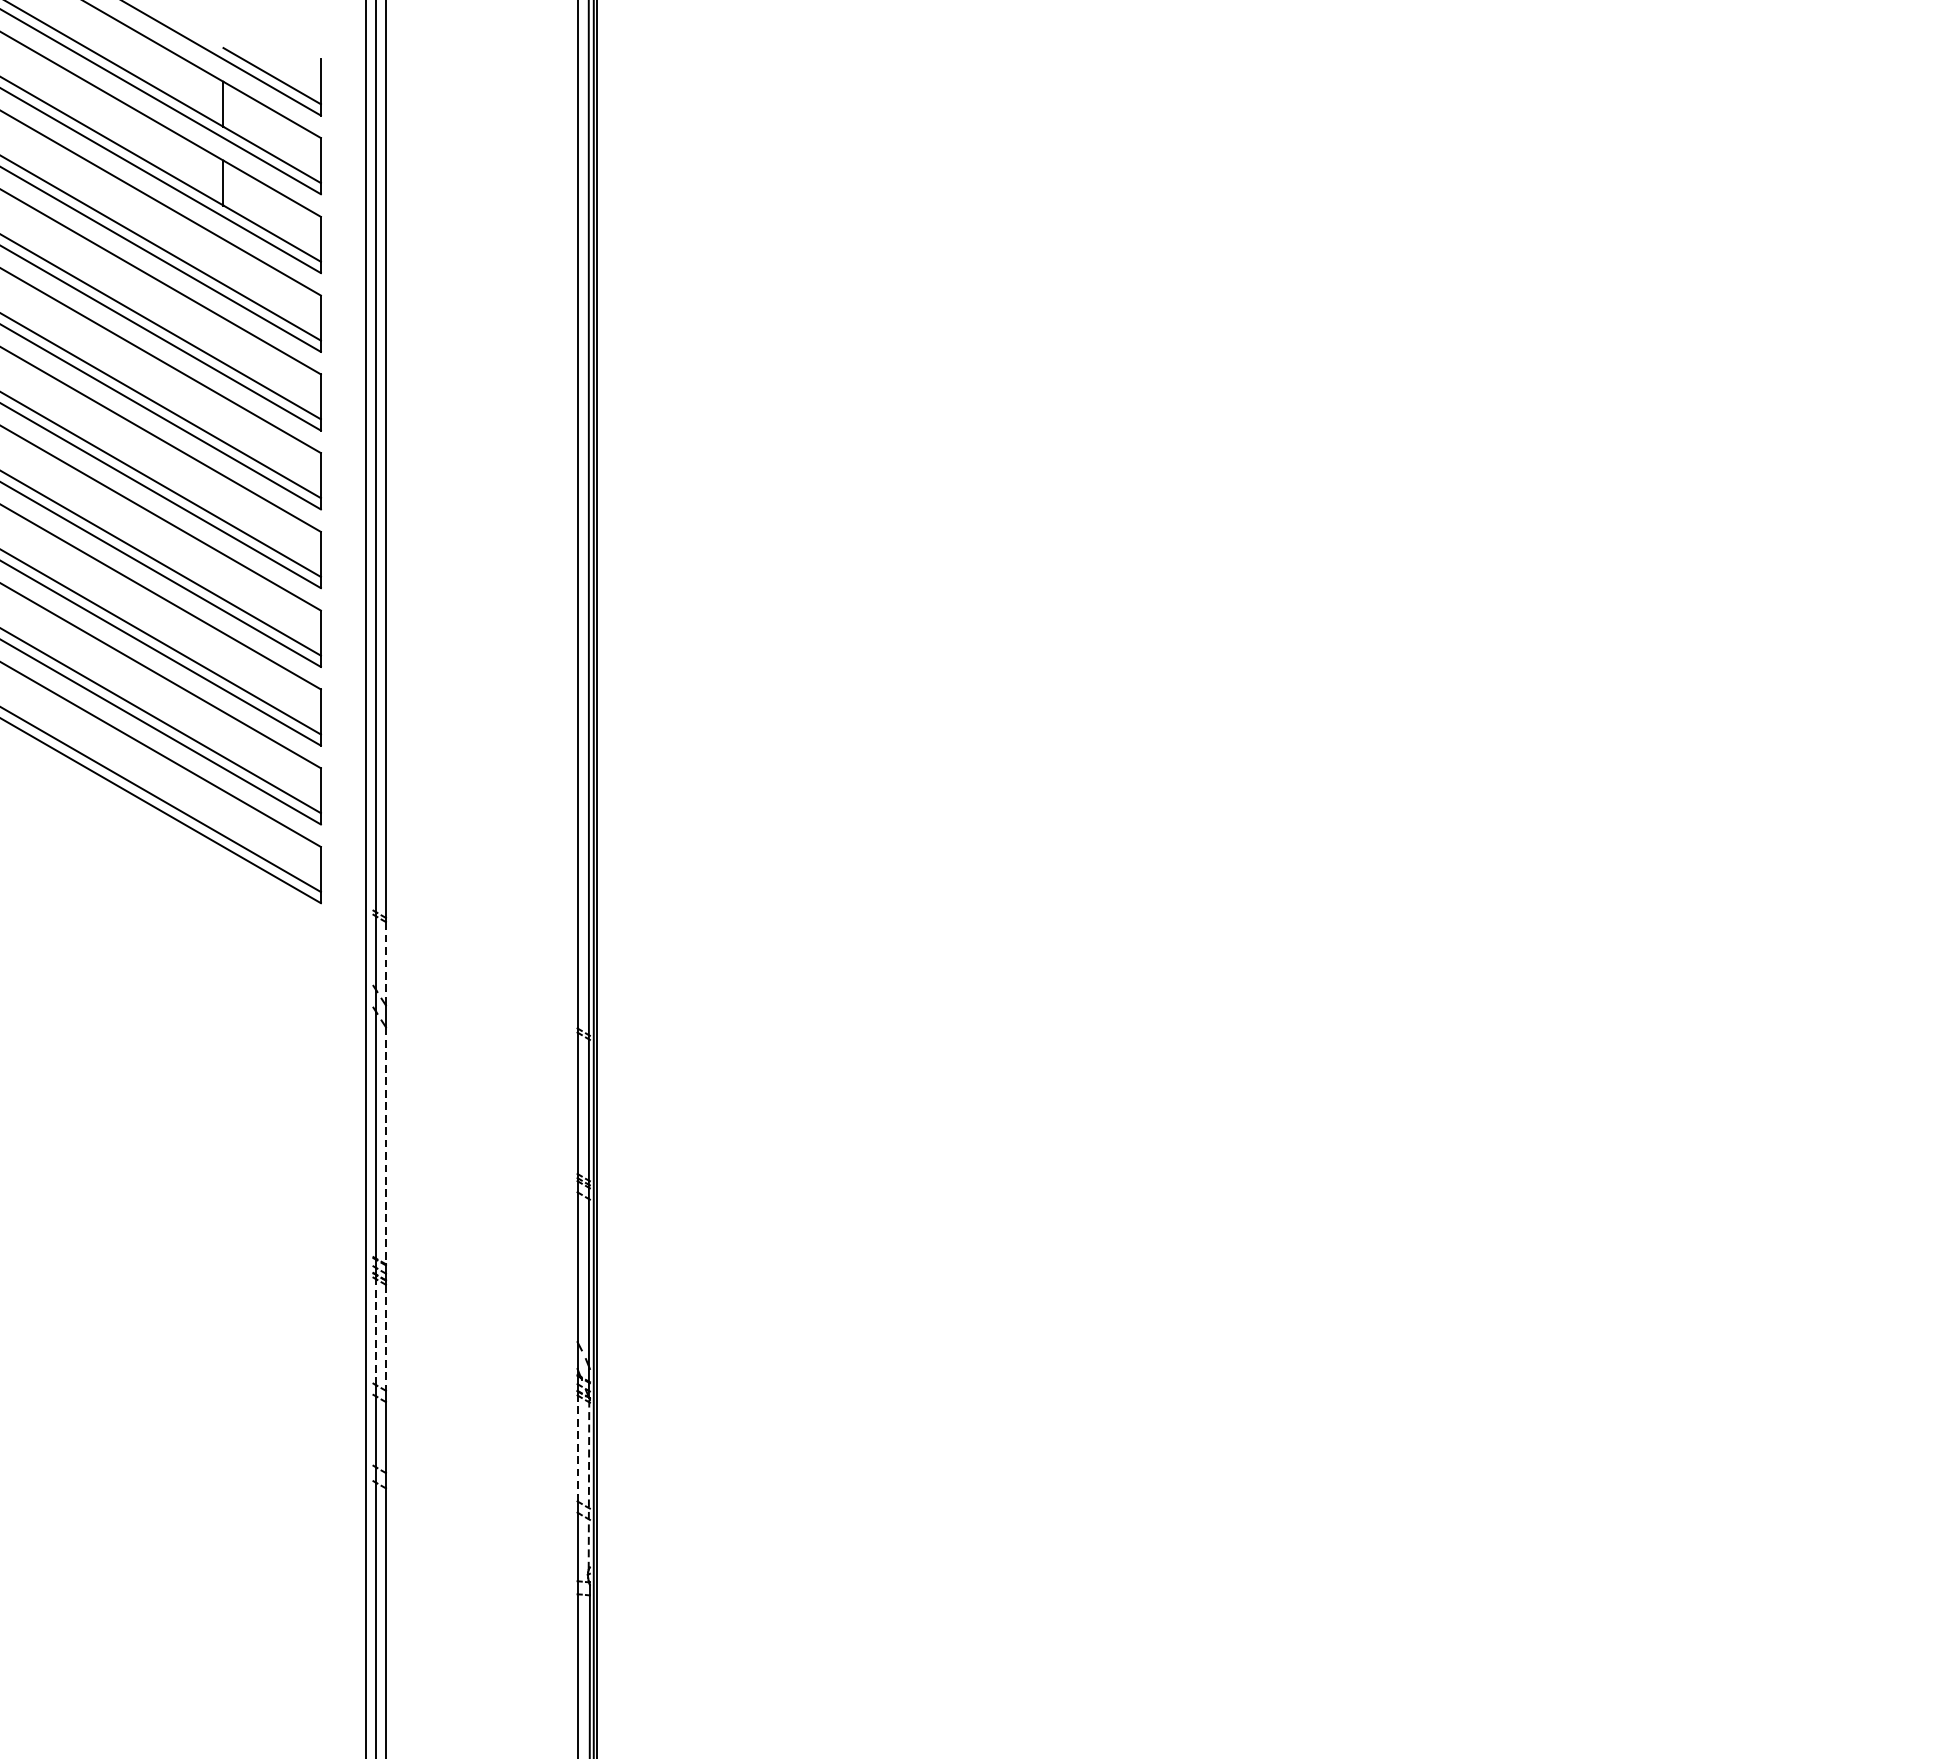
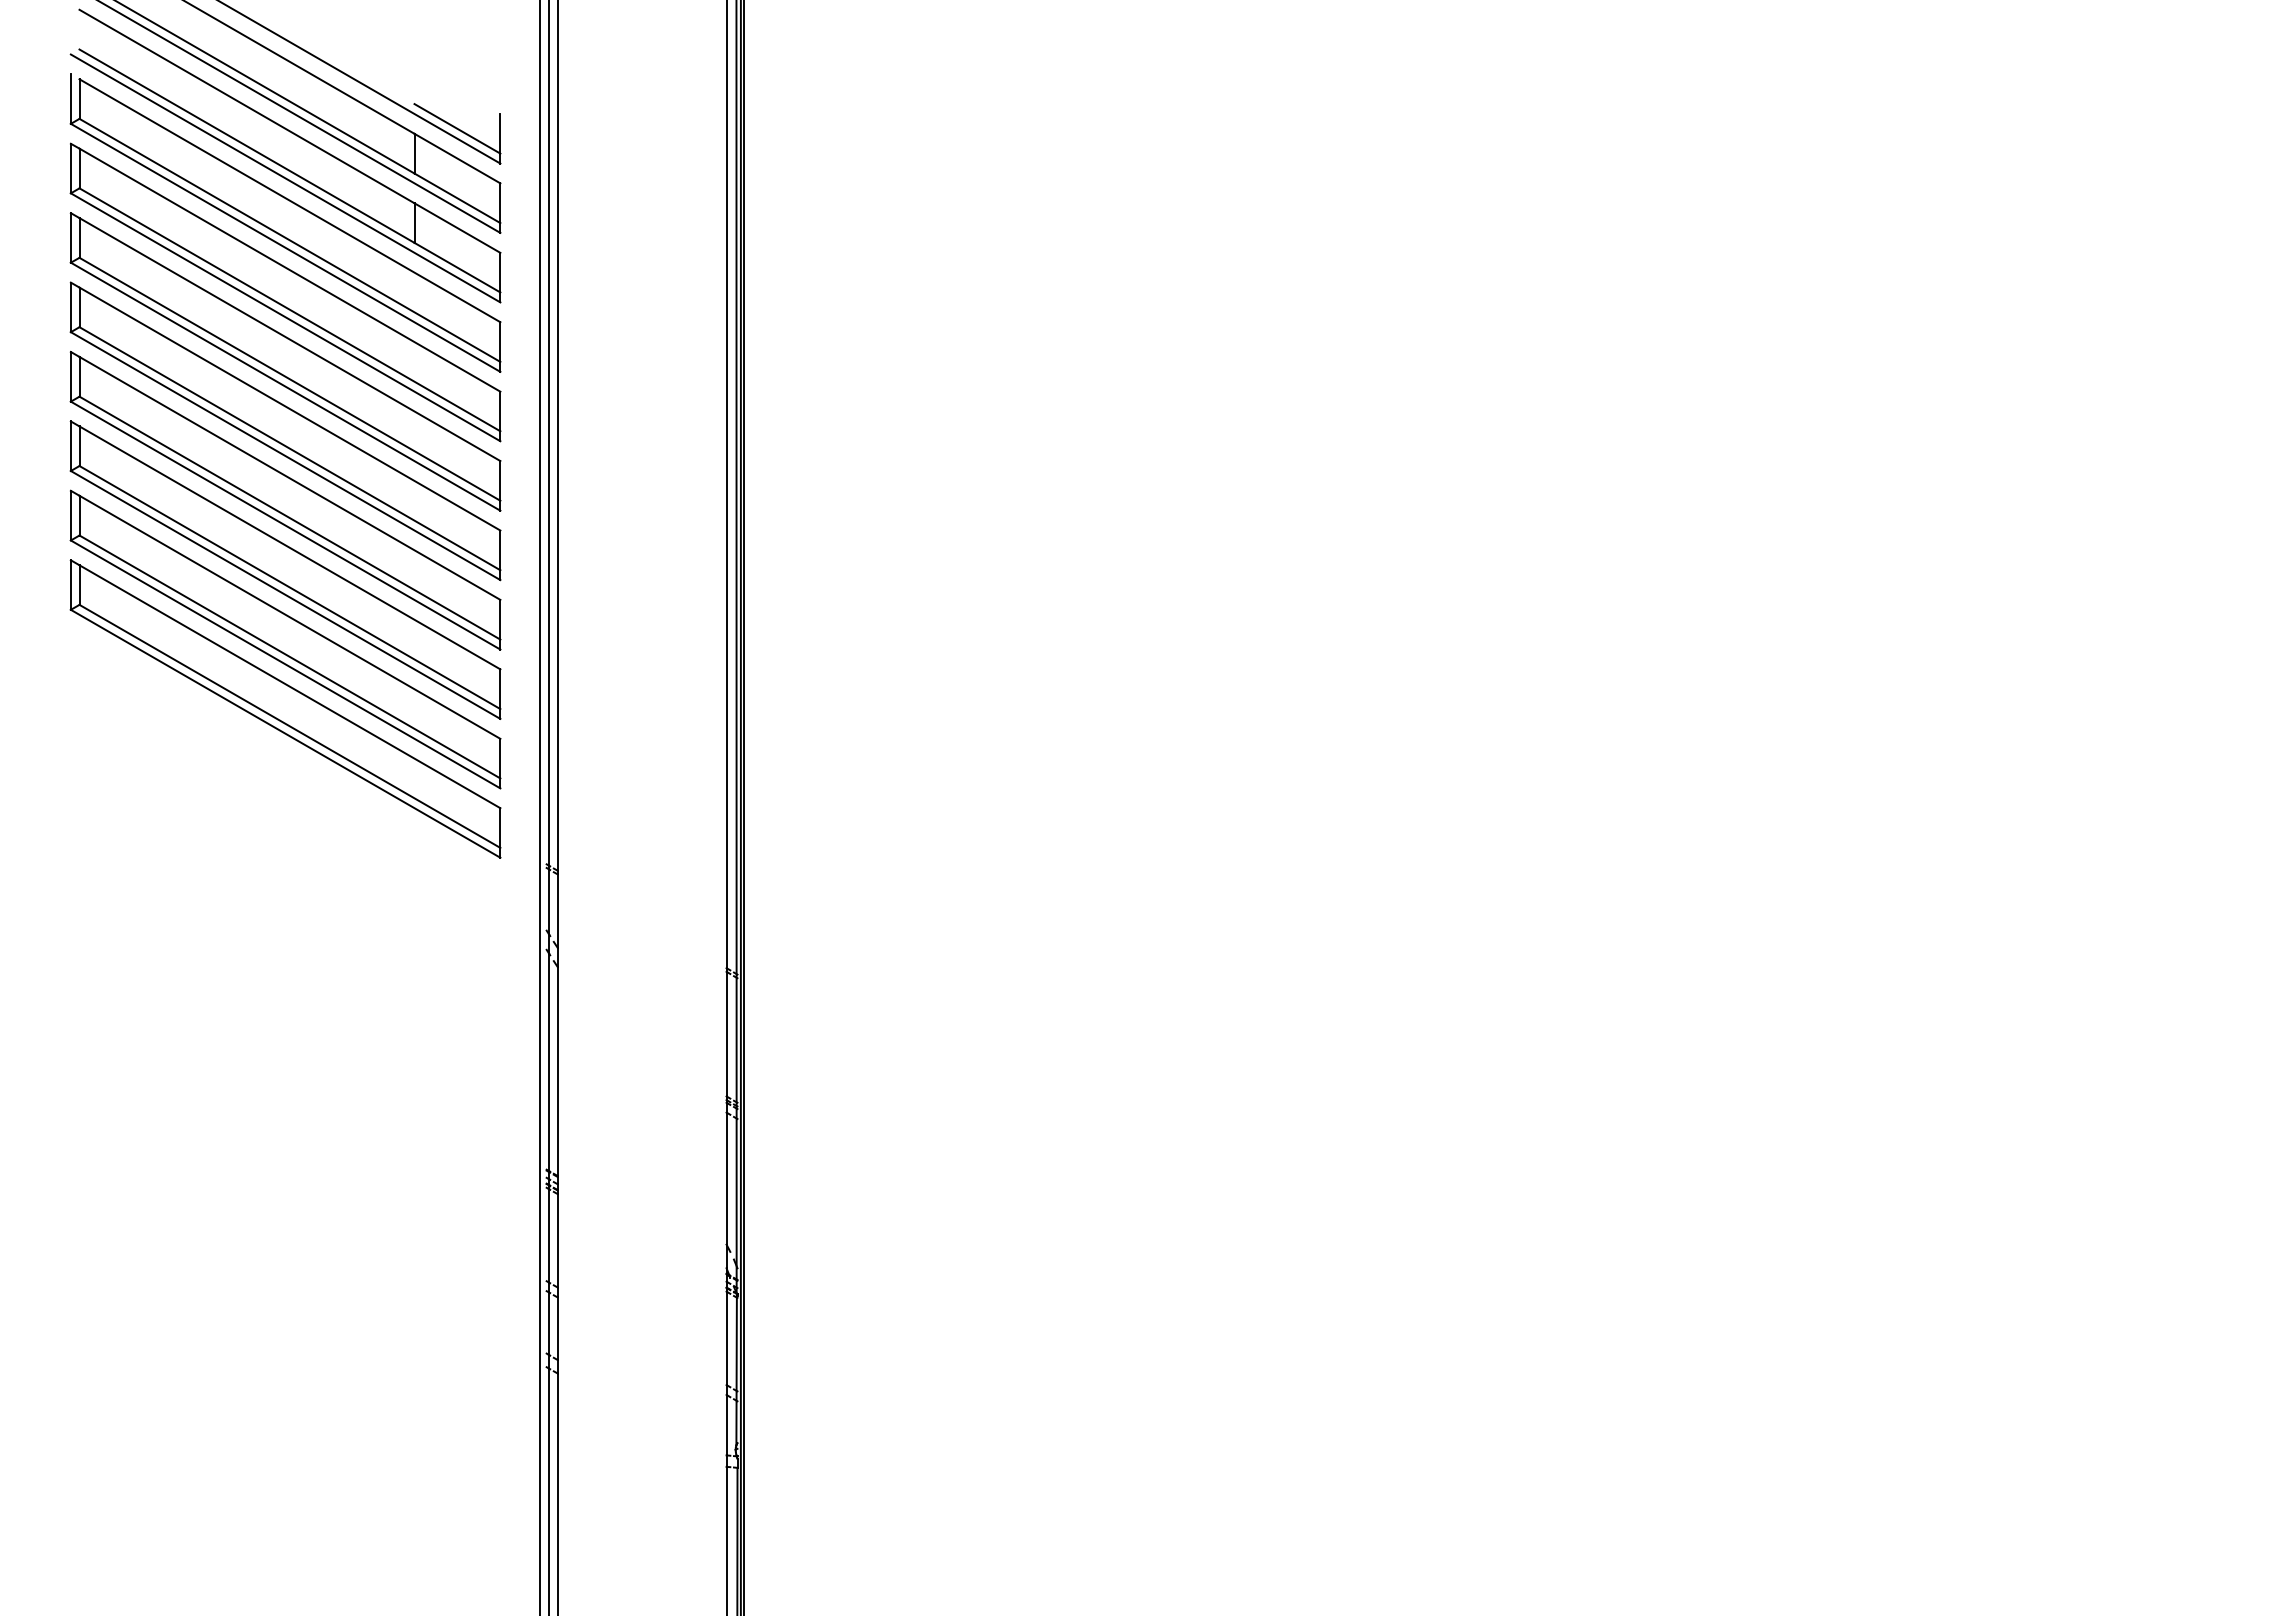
line: (385, 964) -> (557, 911), dashed -> solid
line: (385, 1146) -> (557, 1072), dashed -> solid
line: (376, 1331) -> (549, 1235), dashed -> solid
line: (385, 1337) -> (557, 1240), dashed -> solid
line: (577, 1448) -> (726, 1338), dashed -> solid
line: (588, 1483) -> (736, 1369), dashed -> solid

